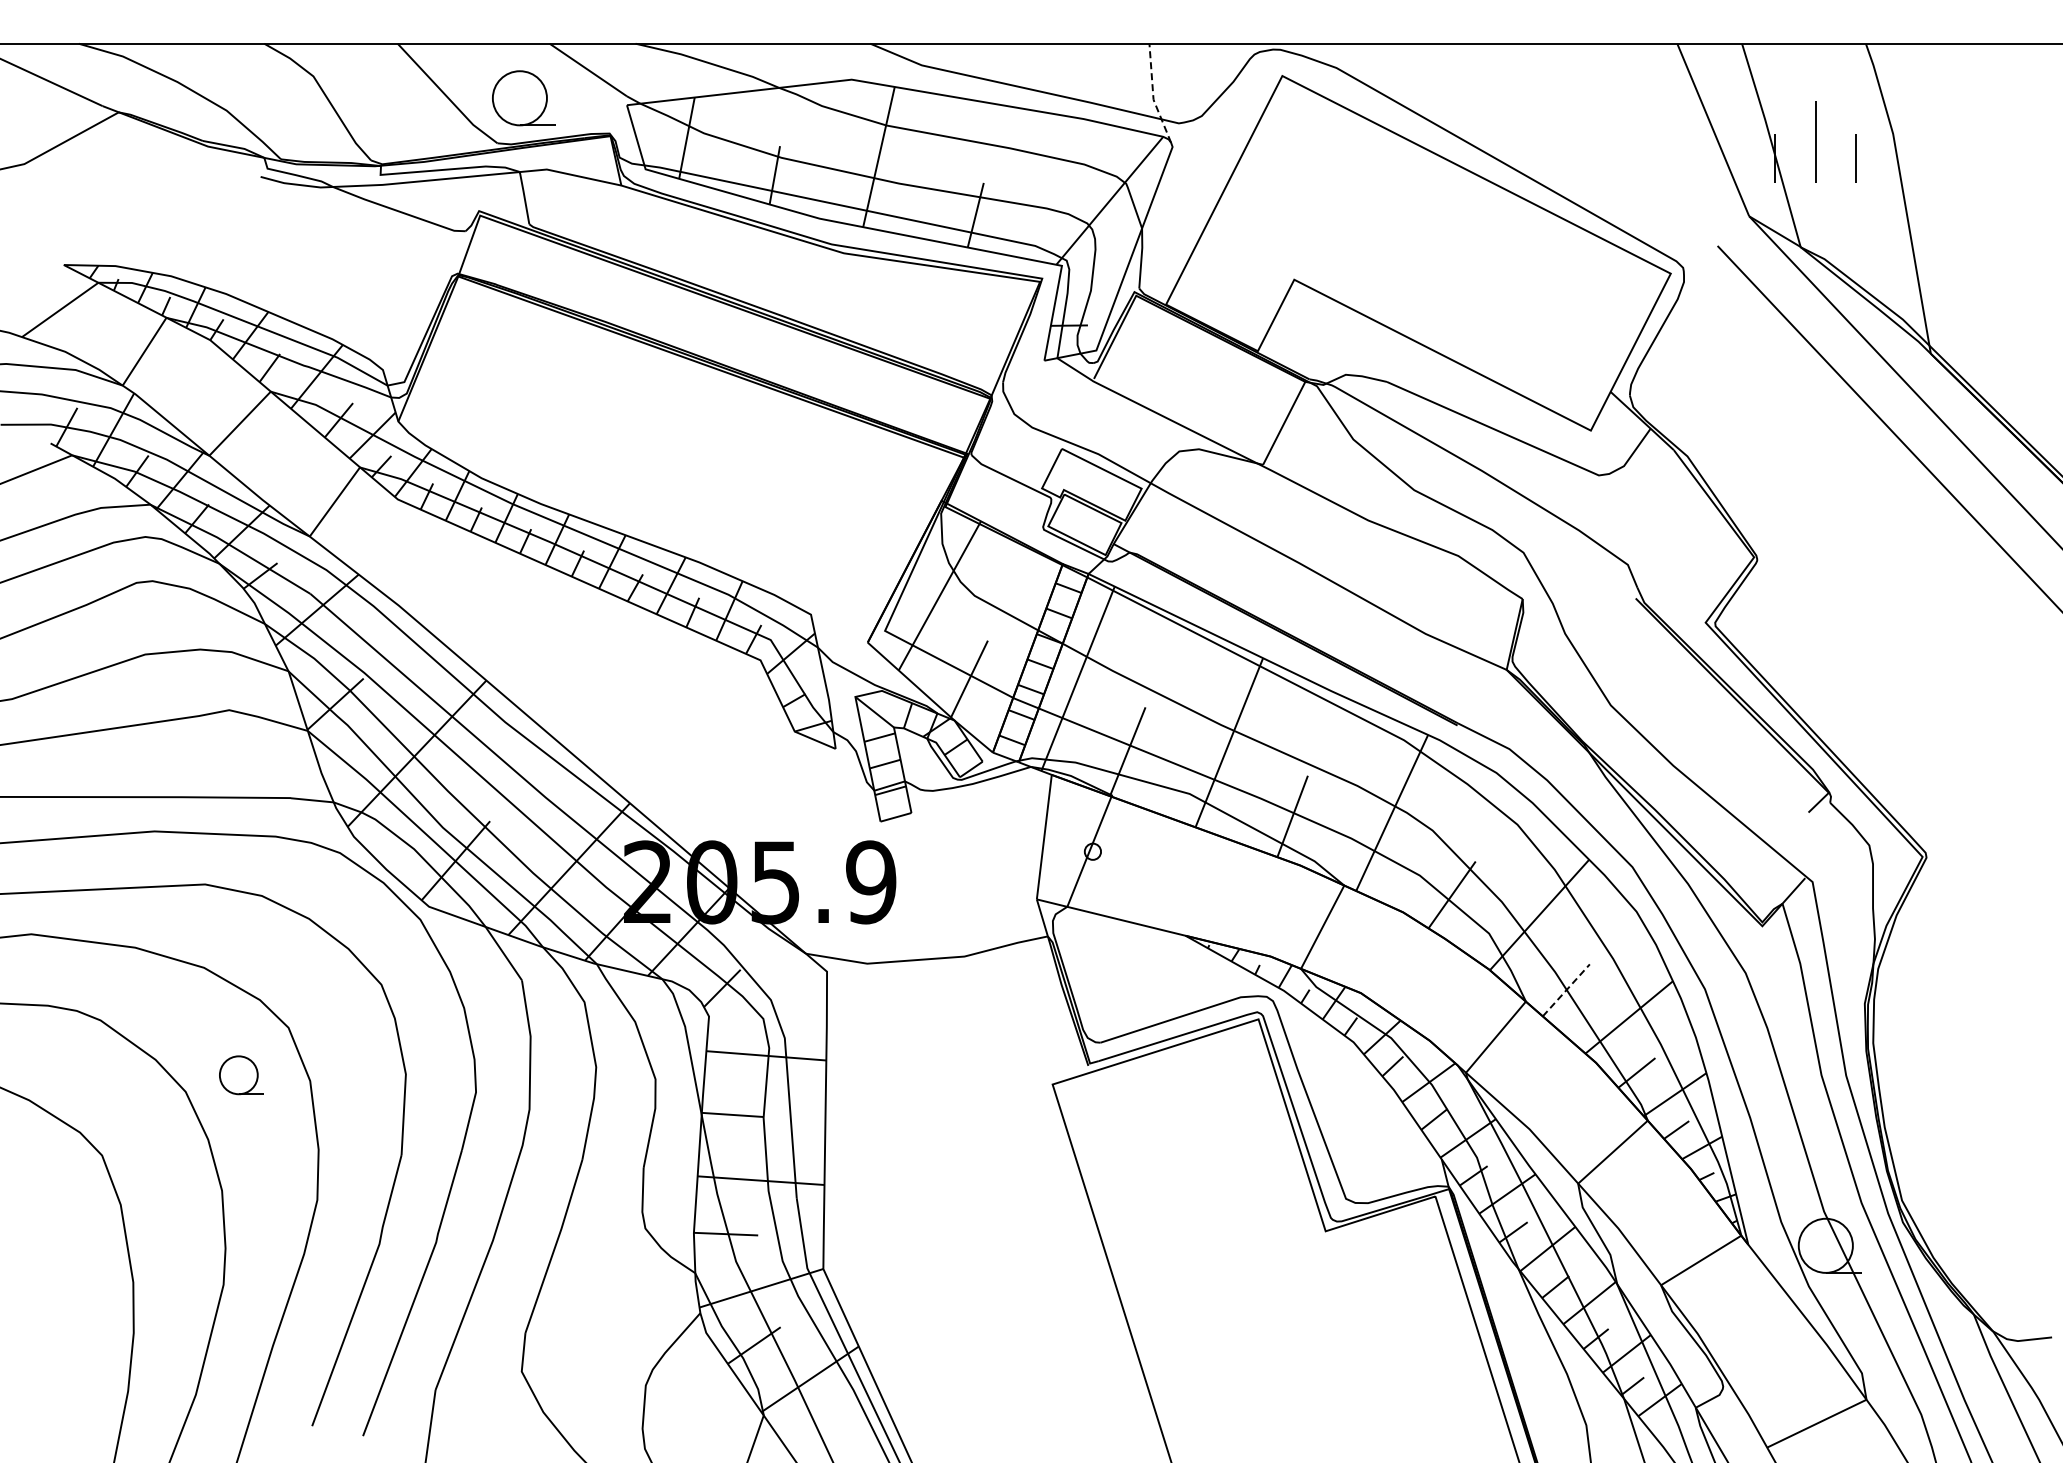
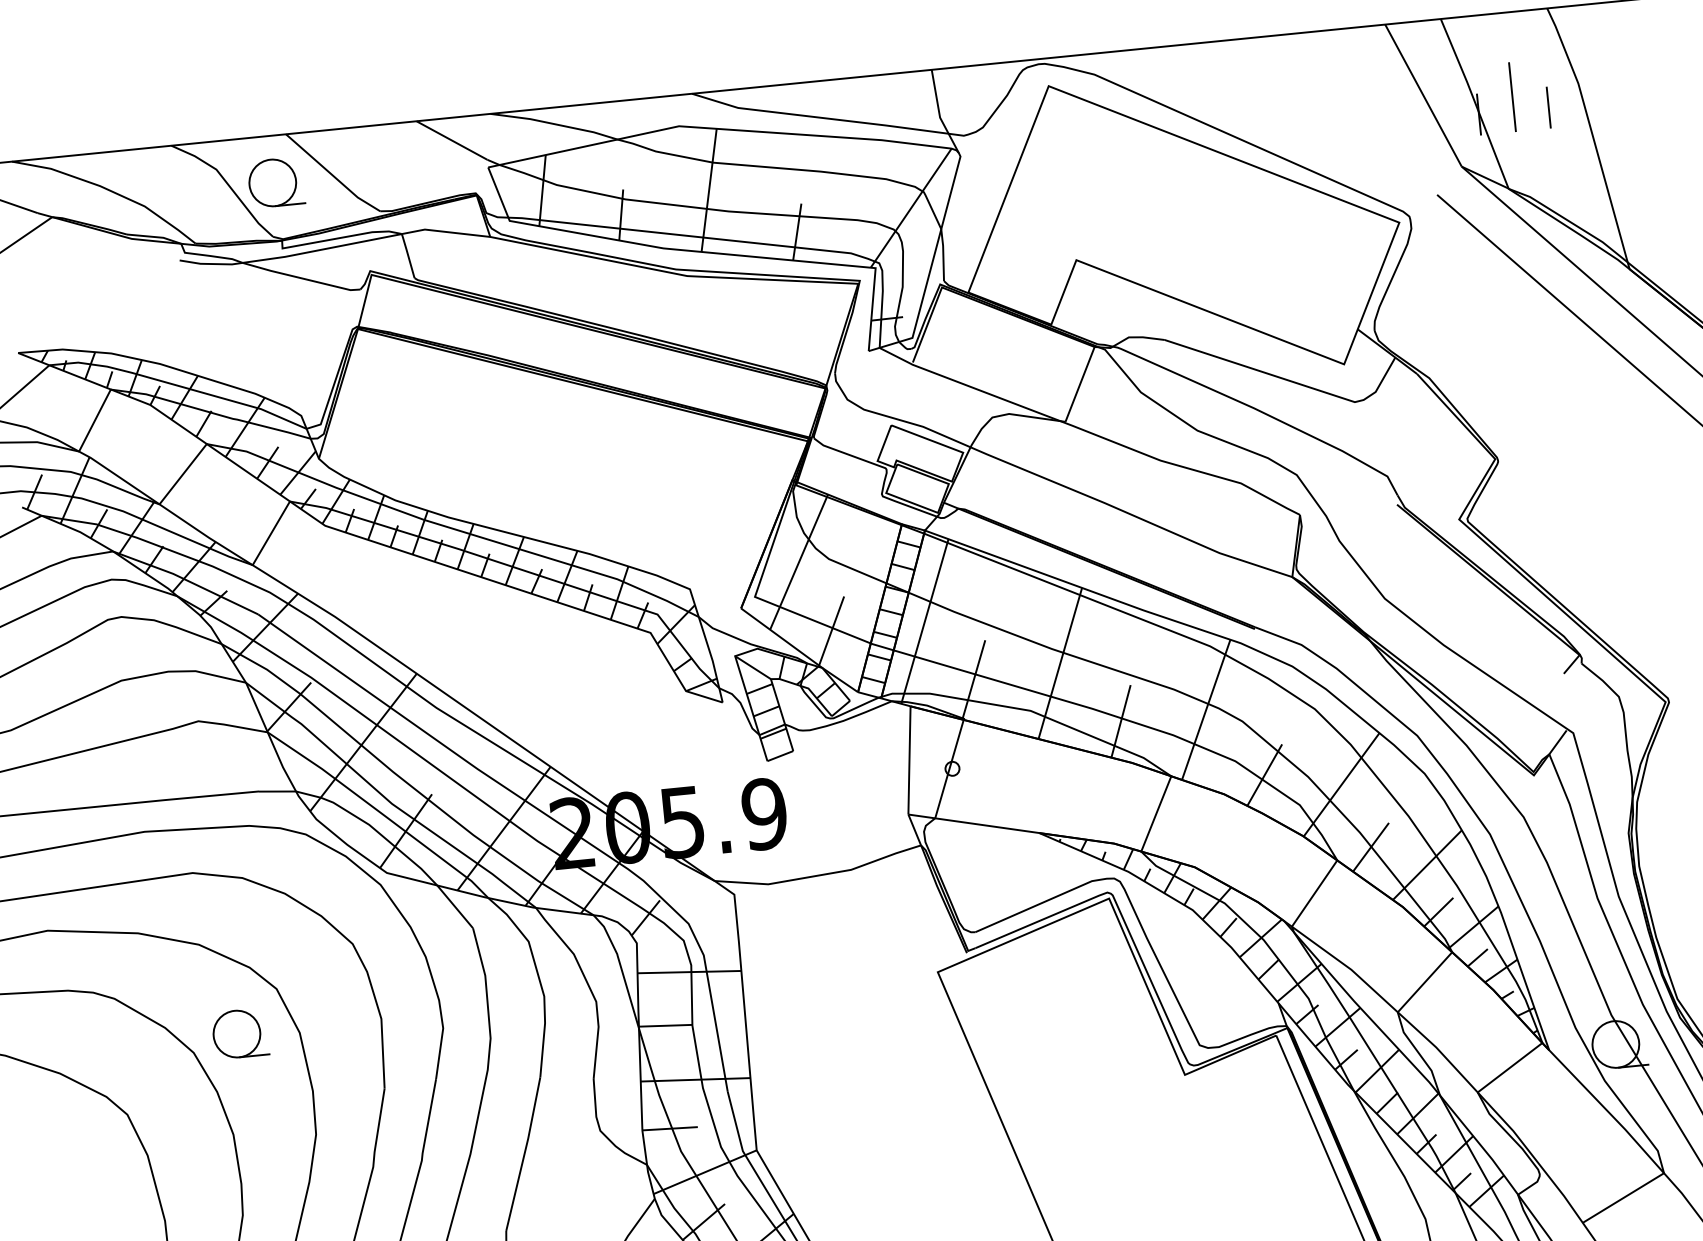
line: (1153, 94) -> (939, 113), dashed -> solid
part: (523, 98) -> (275, 182), moved
line: (1566, 989) -> (1371, 846), dashed -> solid
part: (241, 1075) -> (240, 1034), size x1.43

